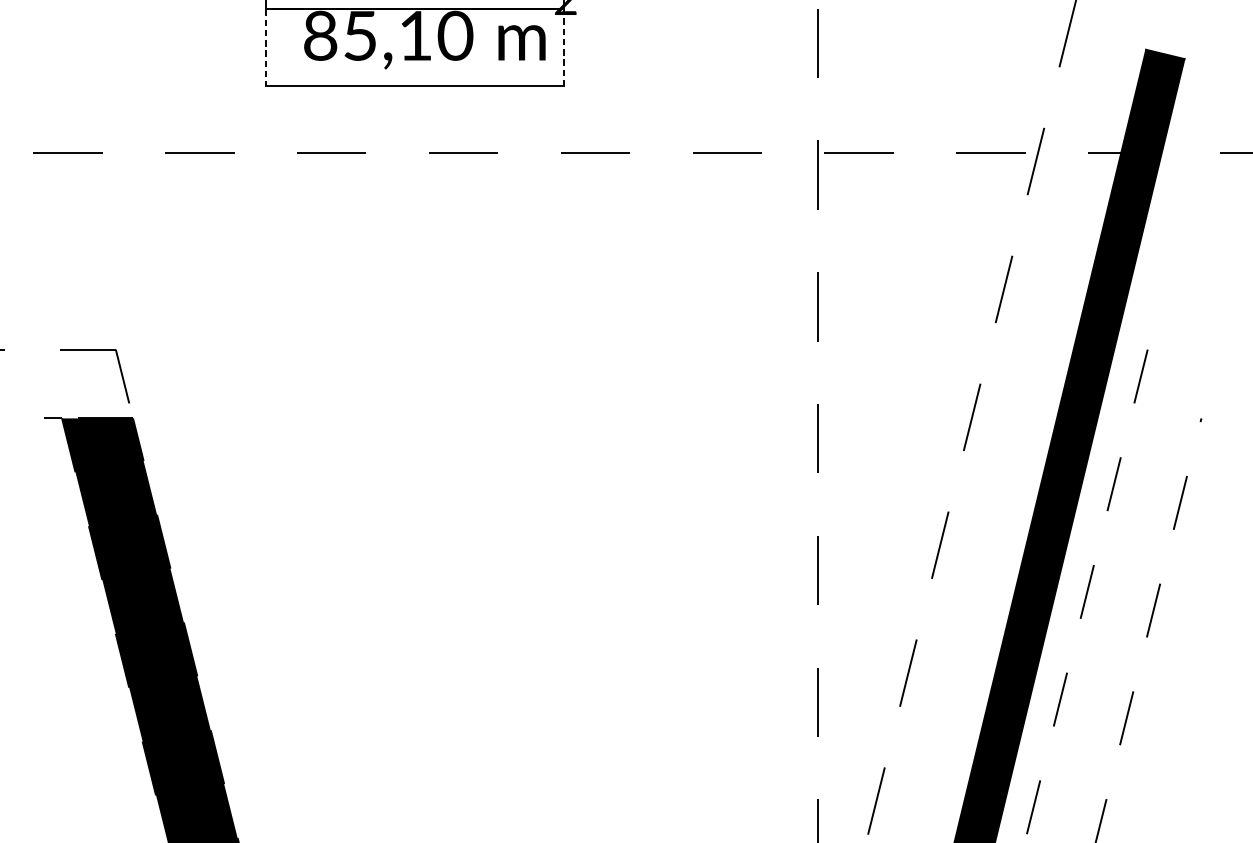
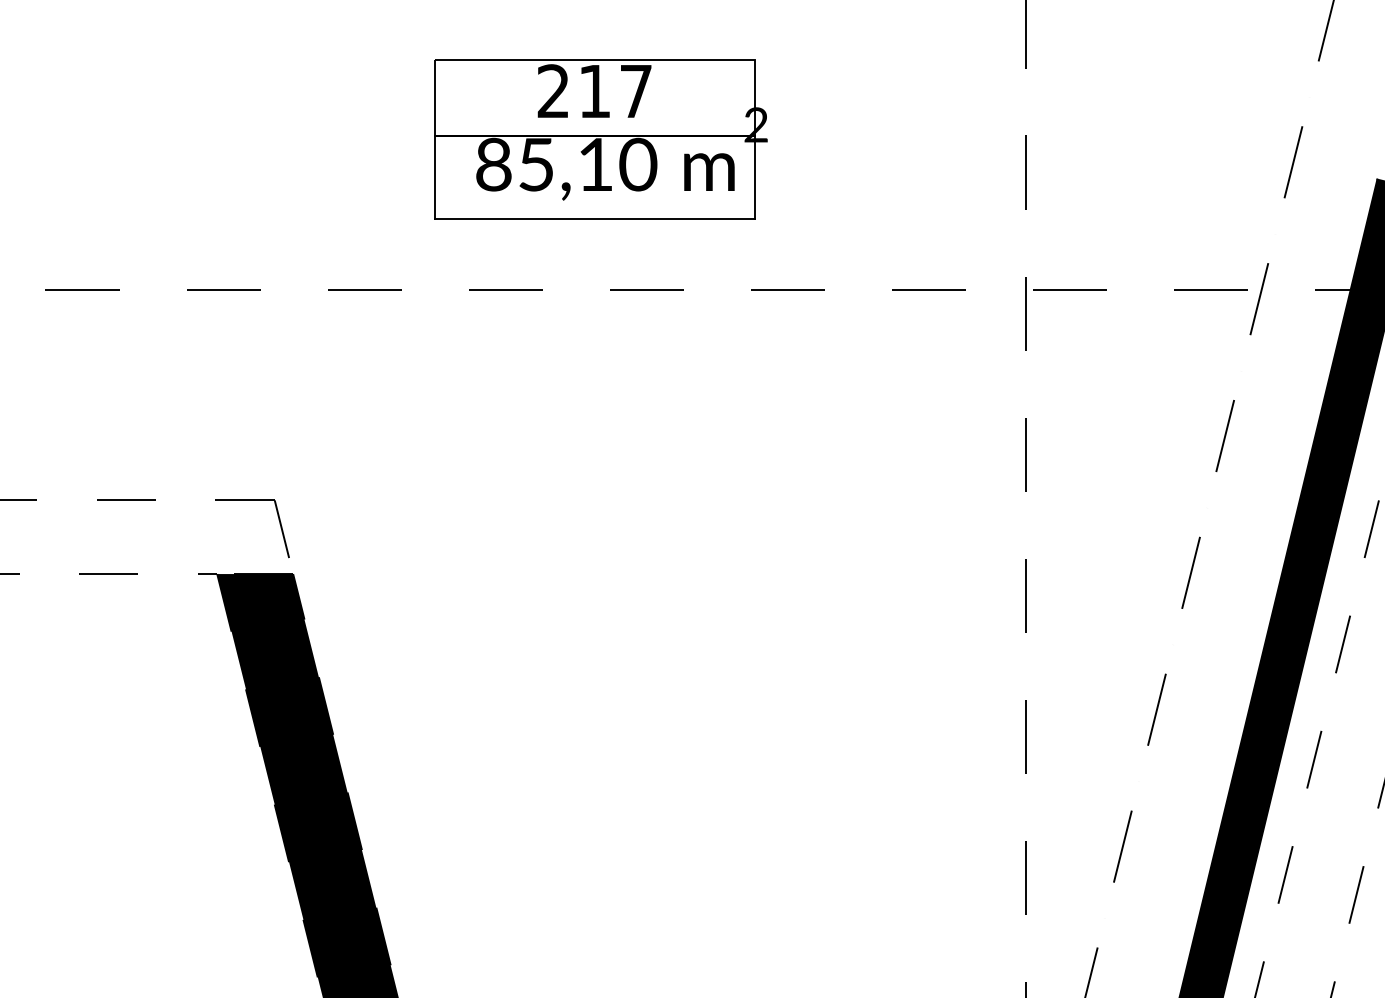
line: (564, 47) -> (754, 177), dashed -> solid
line: (266, 48) -> (435, 178), dashed -> solid

